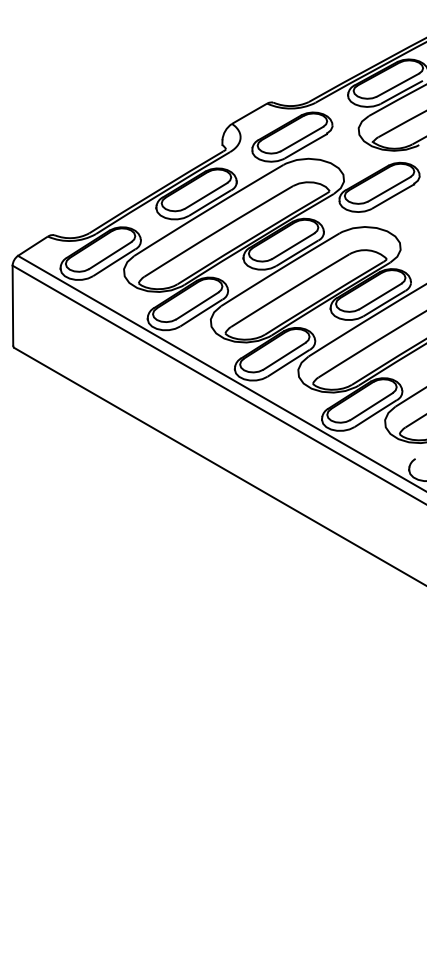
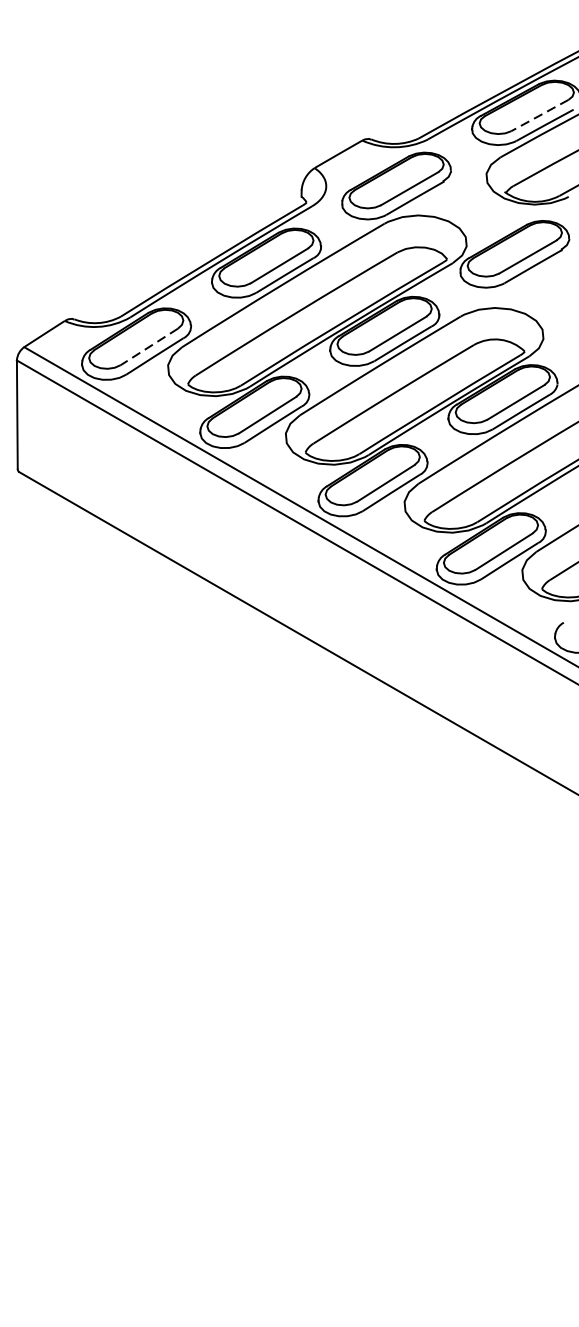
line: (397, 85) -> (539, 115), solid -> dashed
line: (109, 255) -> (148, 346), solid -> dashed

